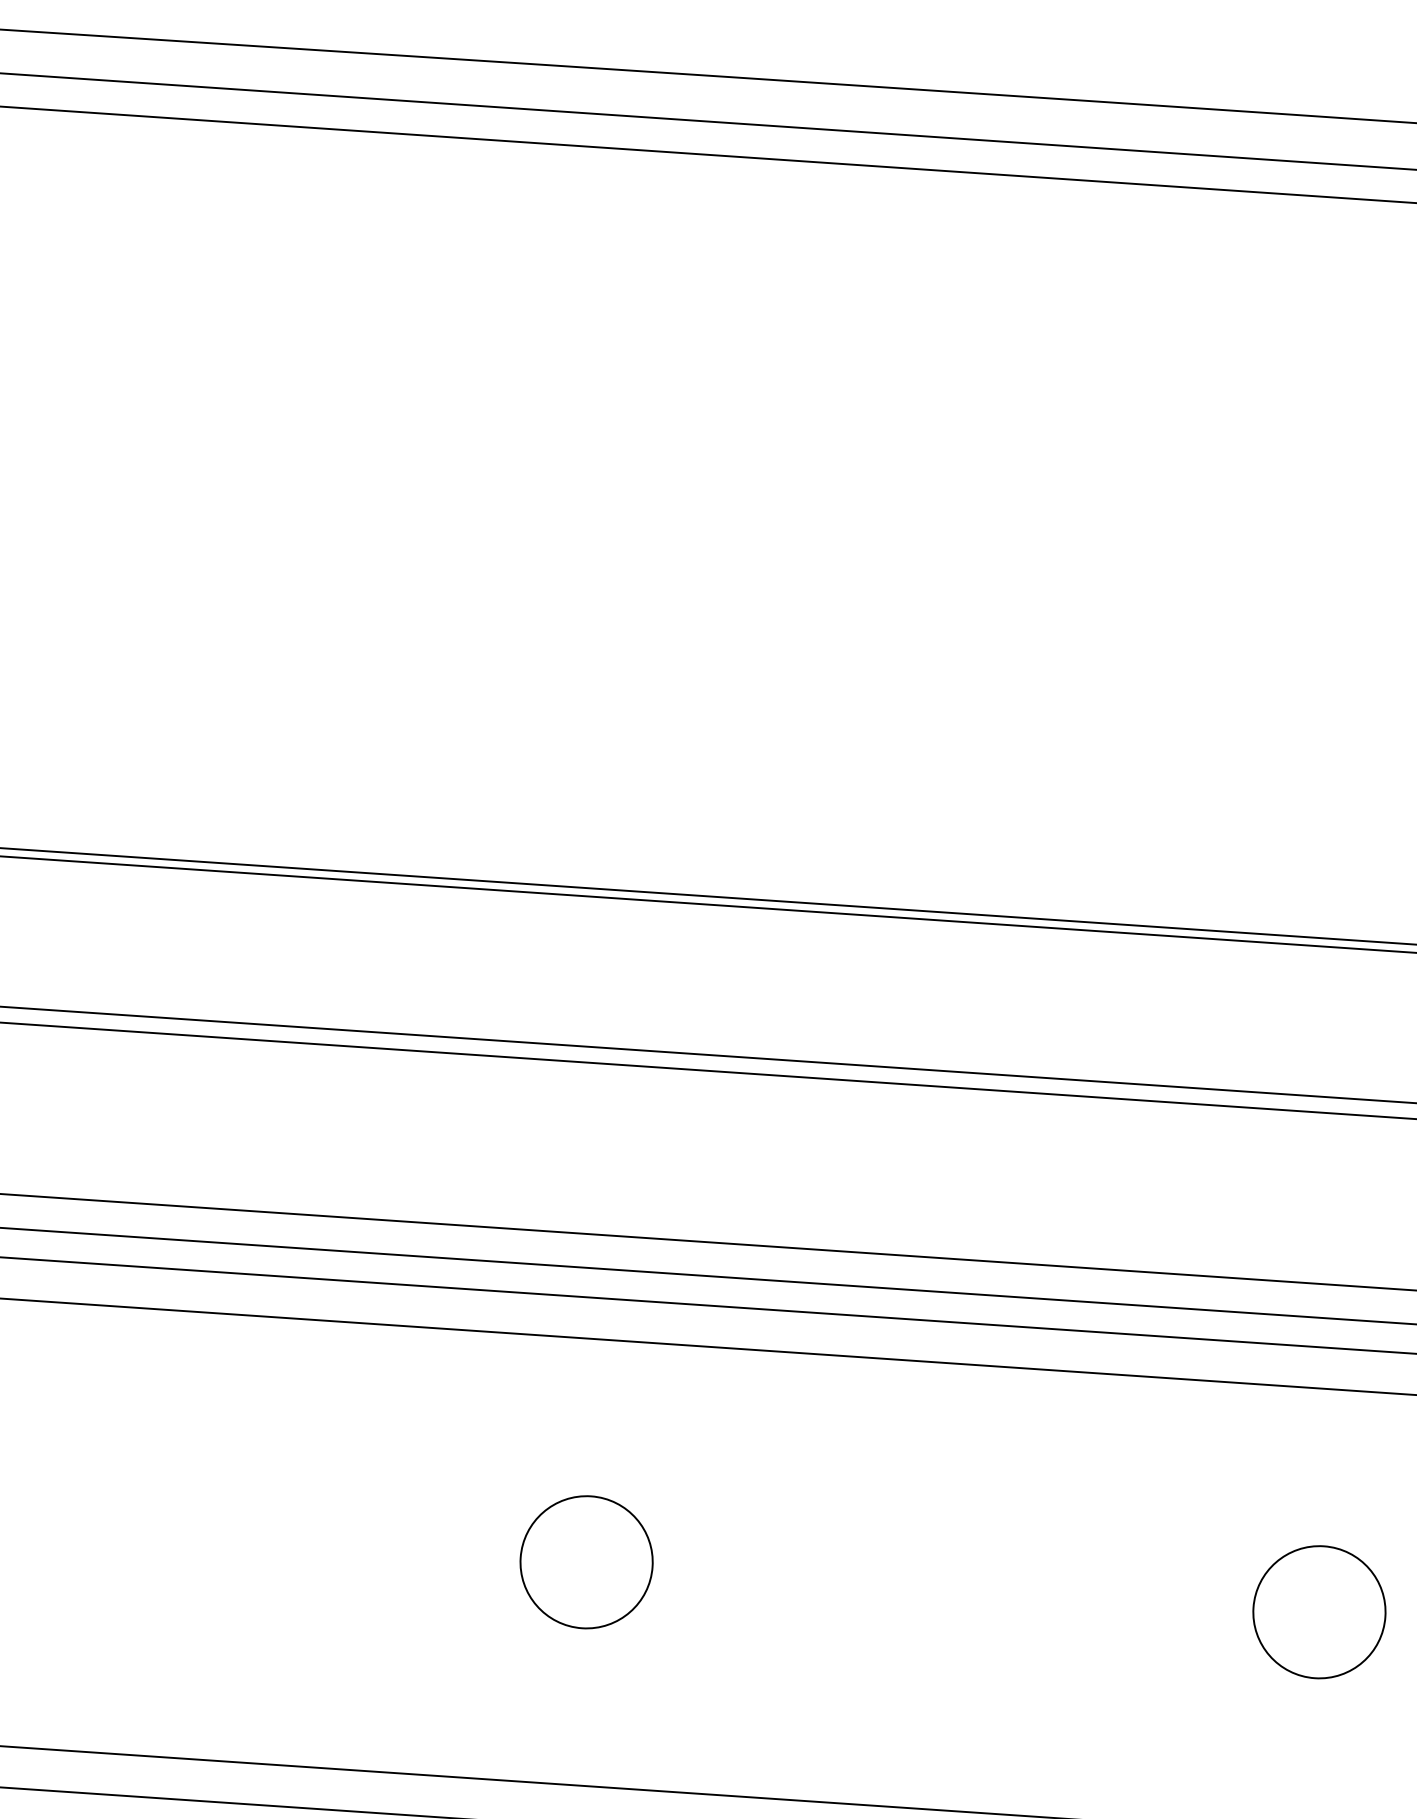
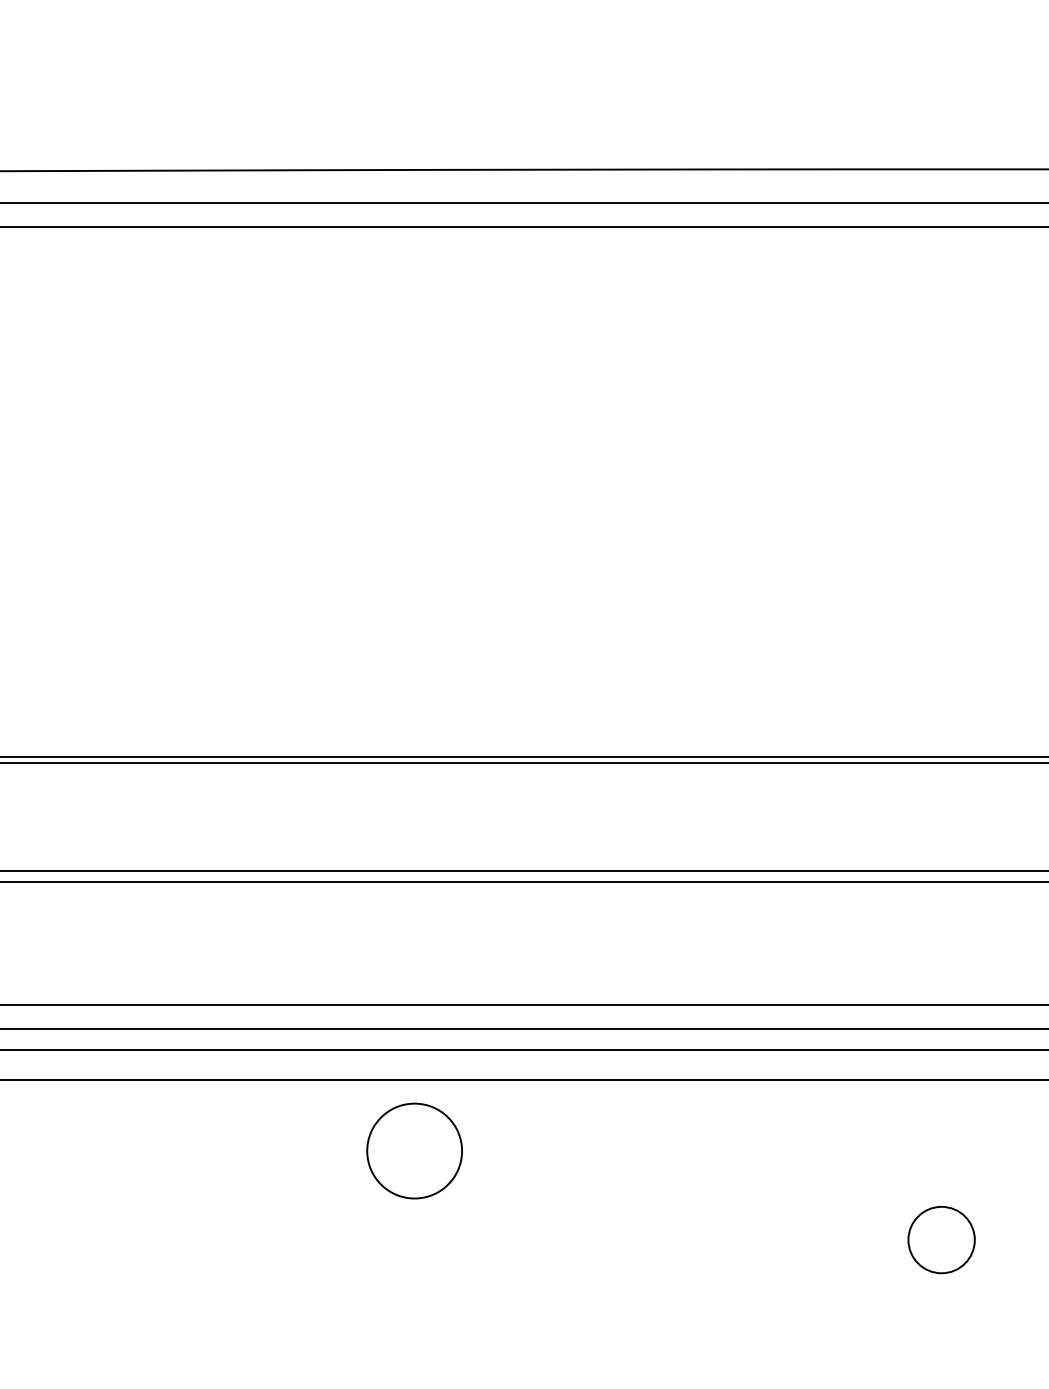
circle: (586, 1561) -> (414, 1150), moved
circle: (1319, 1611) -> (941, 1239), size x0.7

